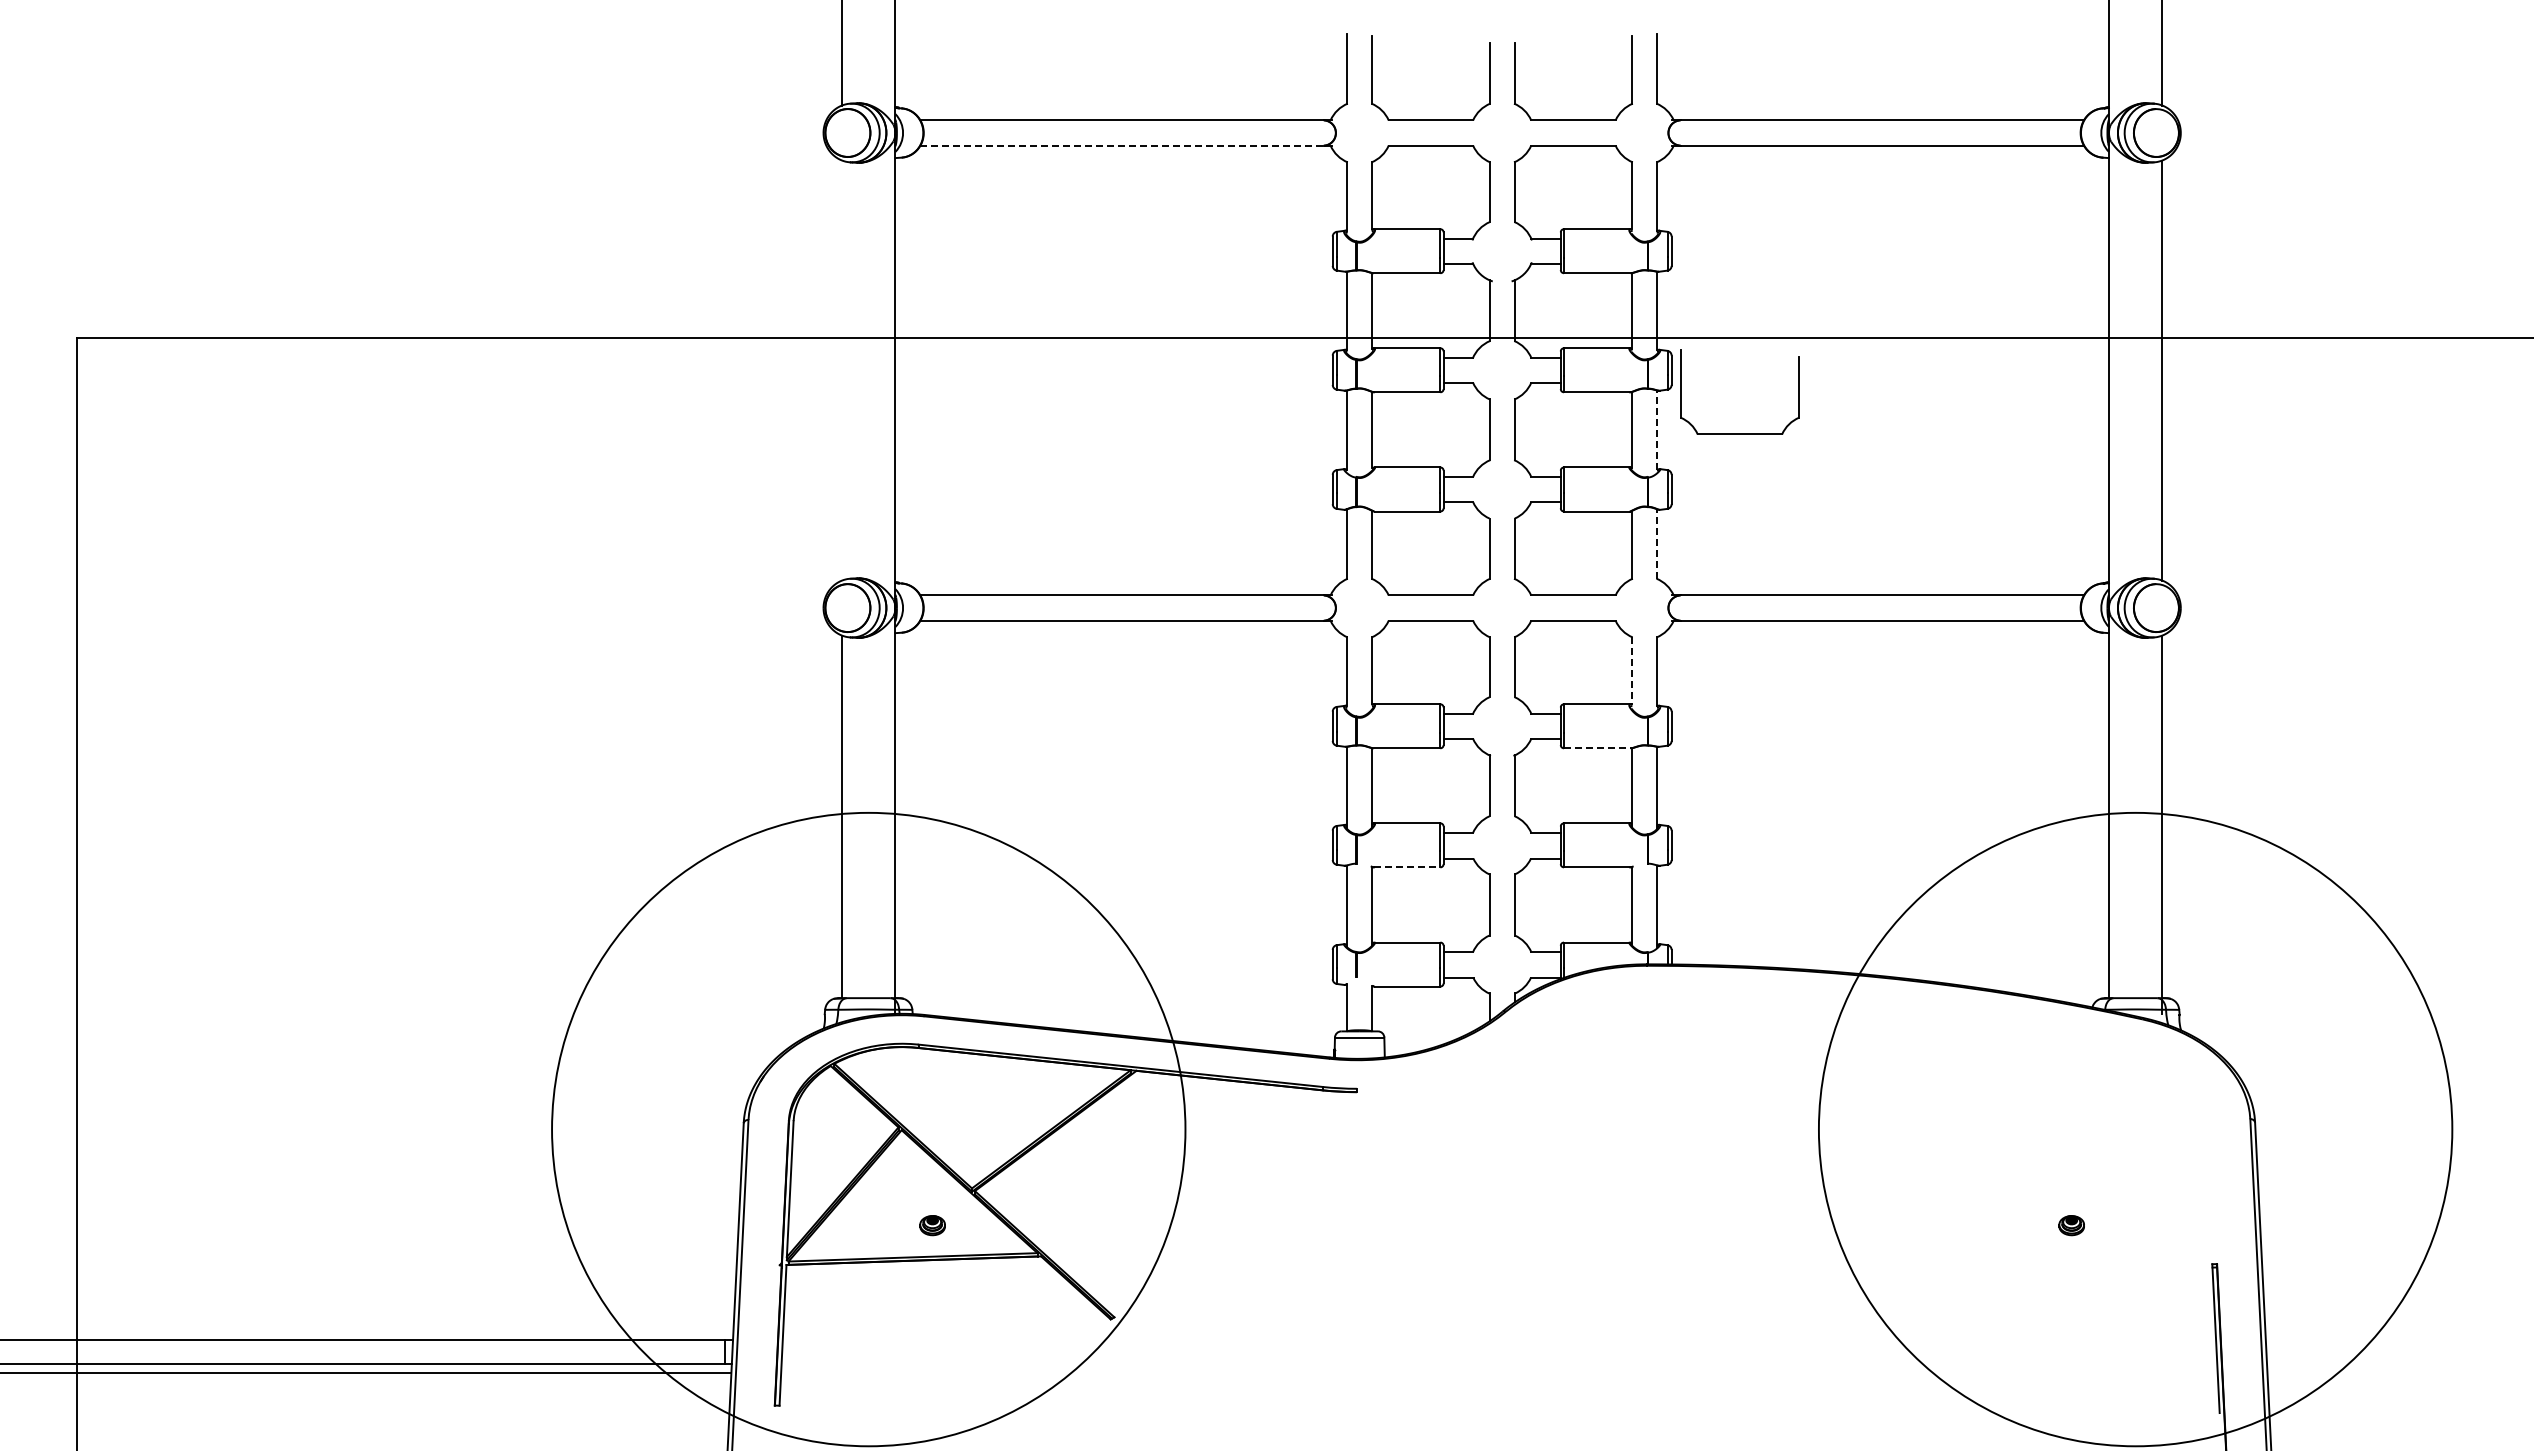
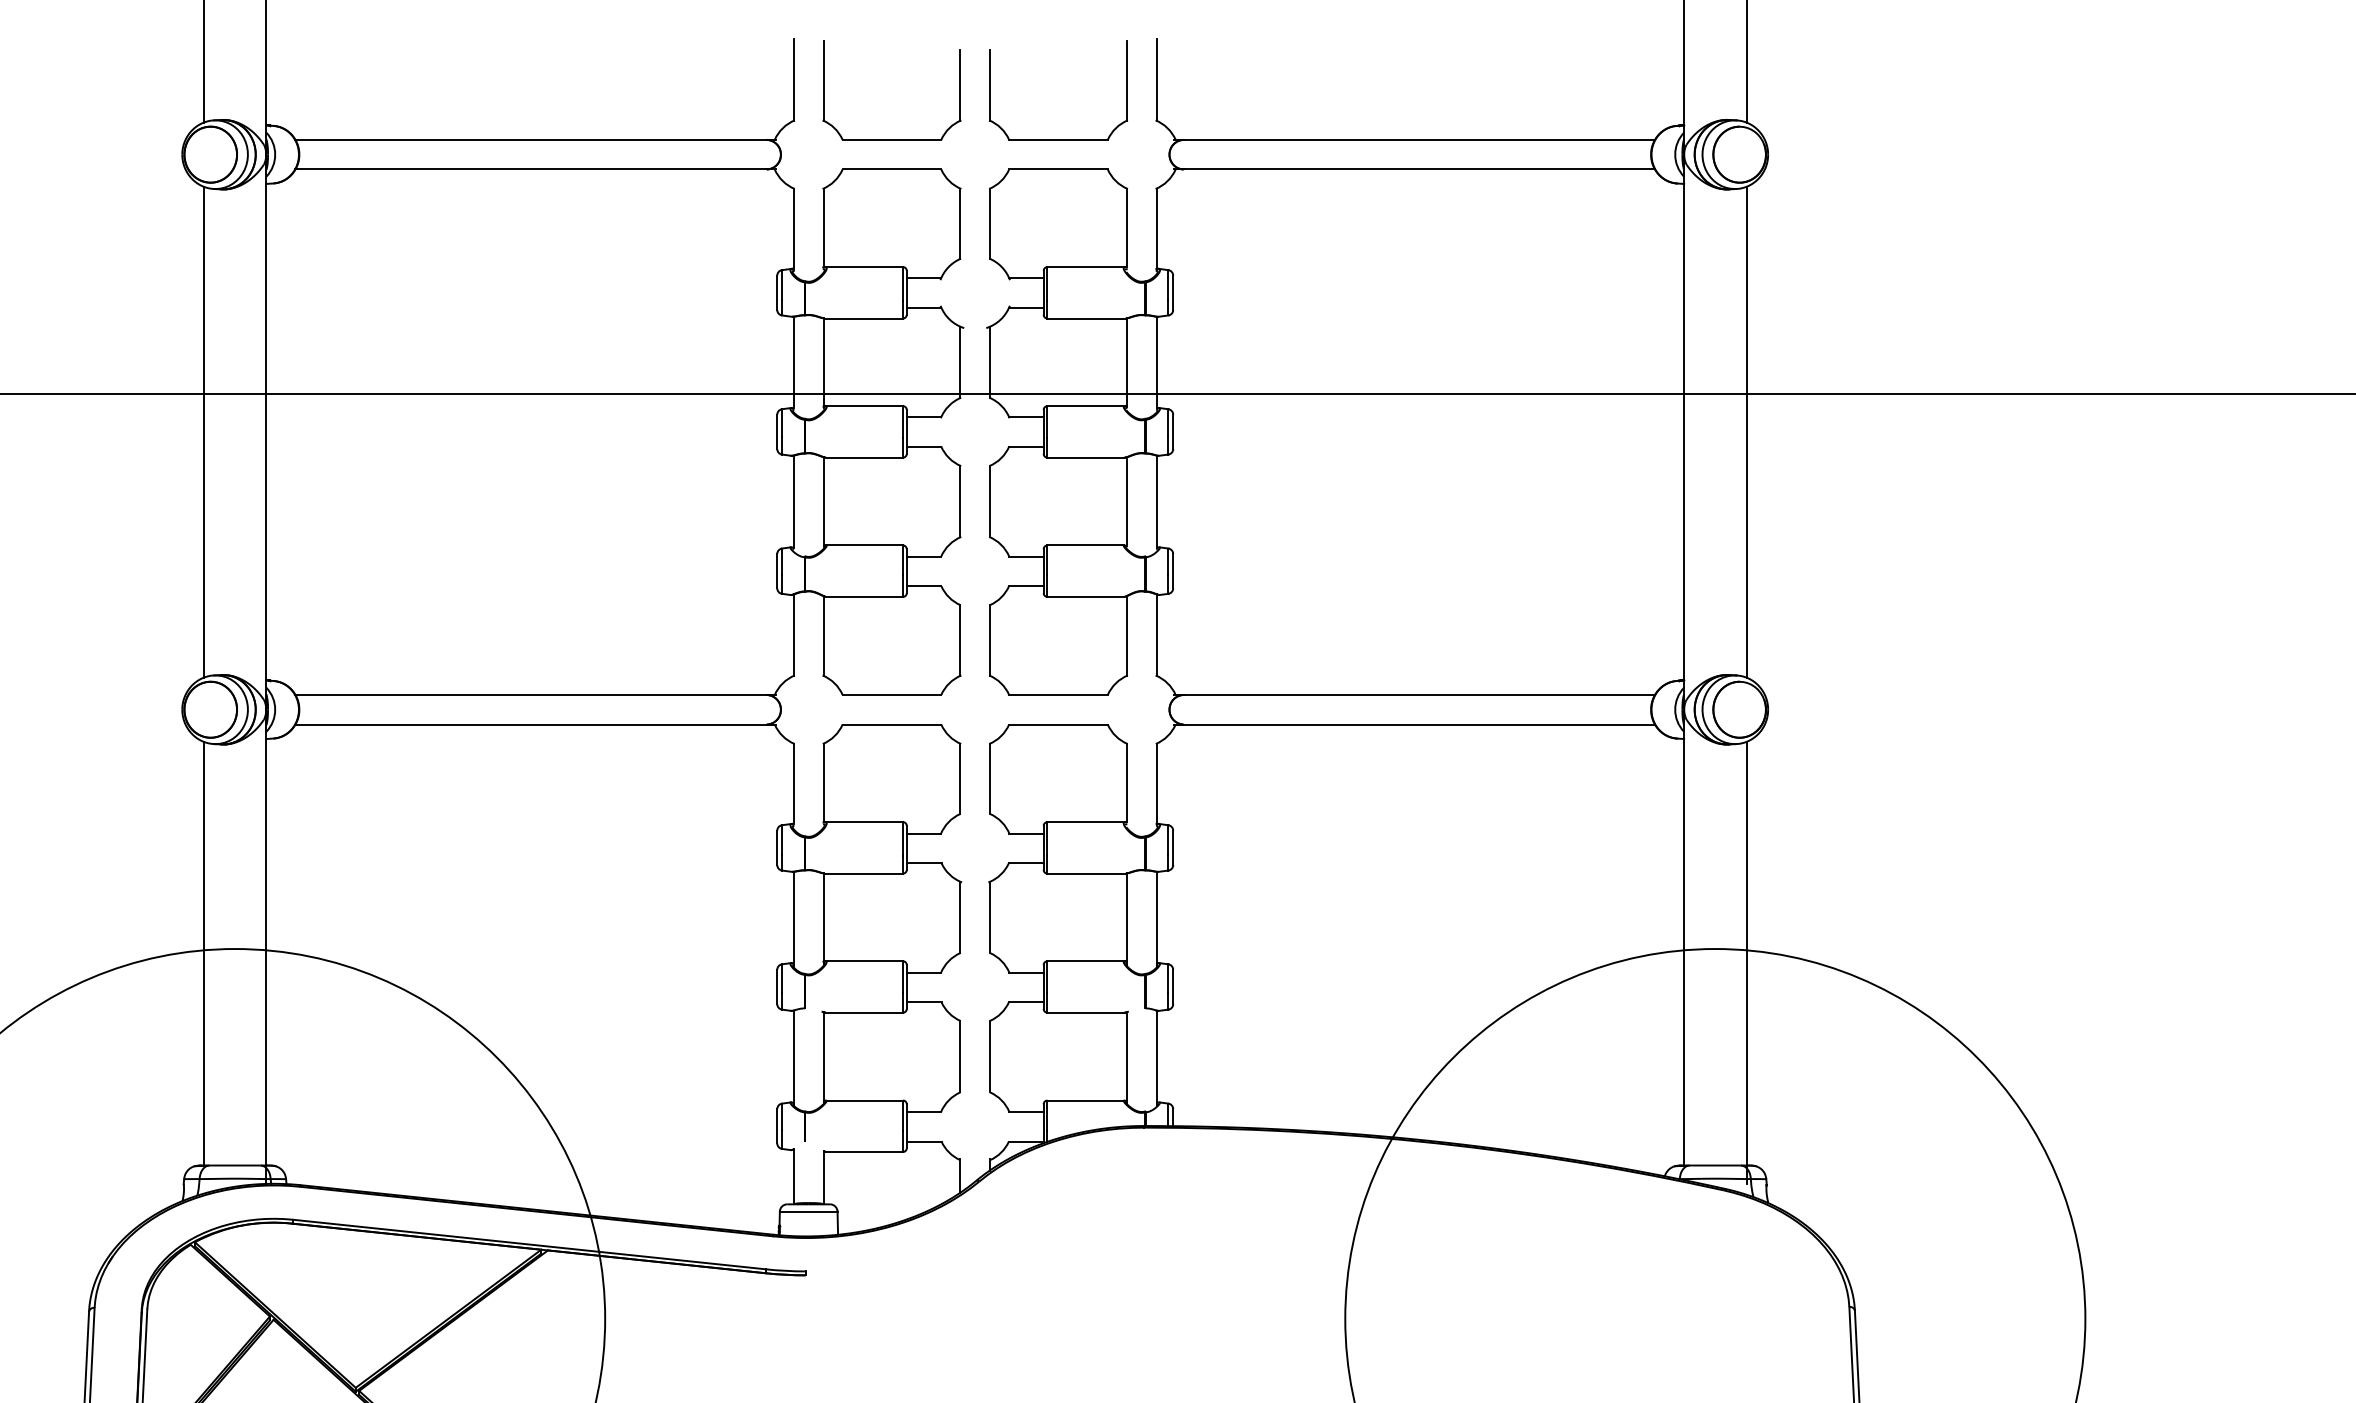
line: (1122, 145) -> (531, 169), dashed -> solid
line: (842, 370) -> (204, 432), added
line: (1657, 430) -> (1156, 502), dashed -> solid
part: (1739, 433) -> (1252, 505), removed
line: (1657, 544) -> (1156, 635), dashed -> solid
line: (1632, 670) -> (1127, 782), dashed -> solid
line: (1597, 748) -> (1086, 873), dashed -> solid
line: (1407, 867) -> (864, 1012), dashed -> solid

